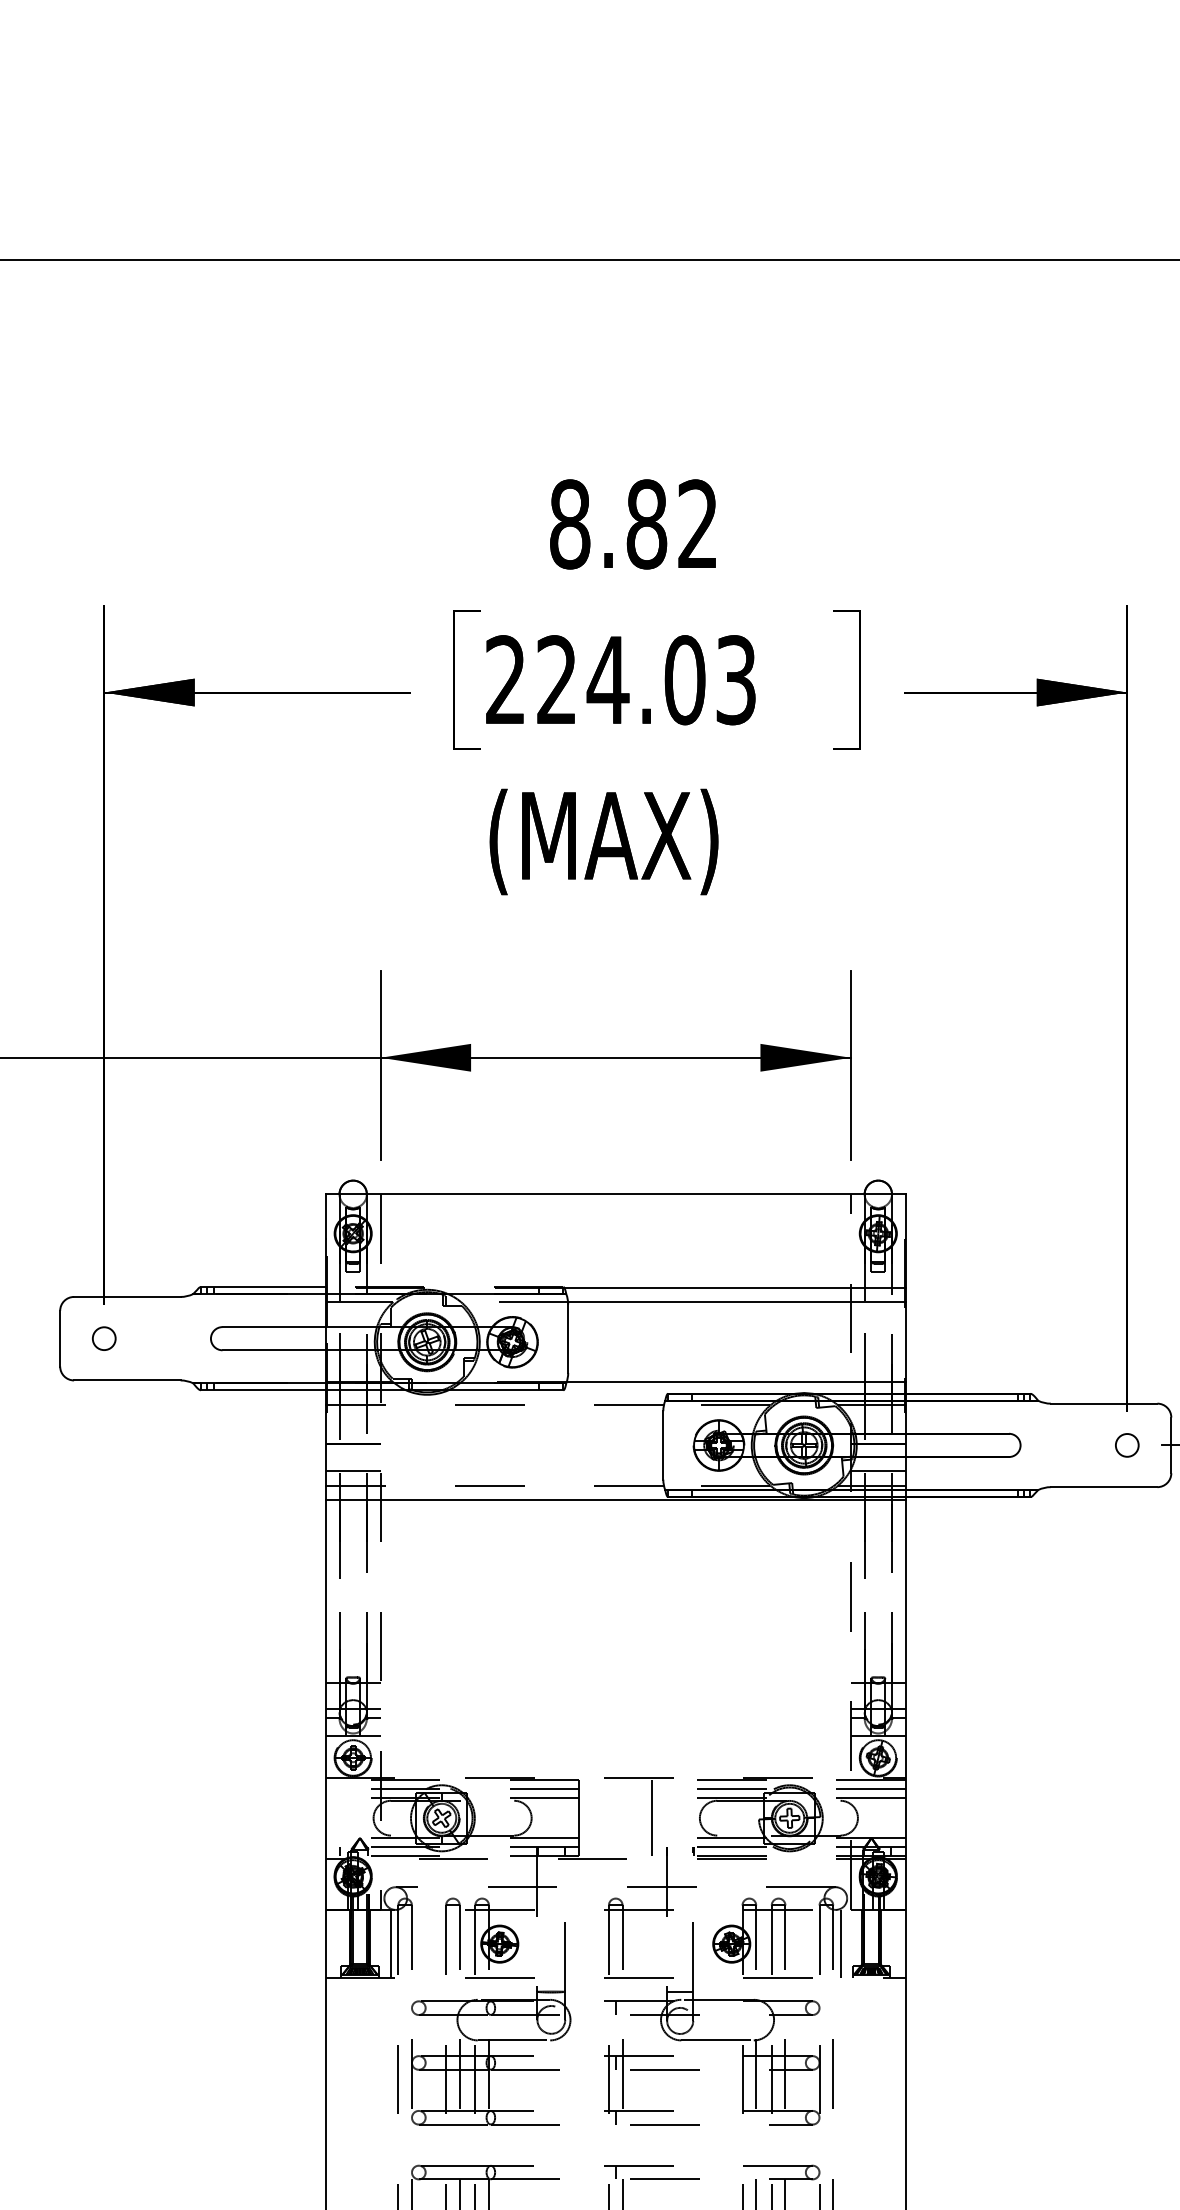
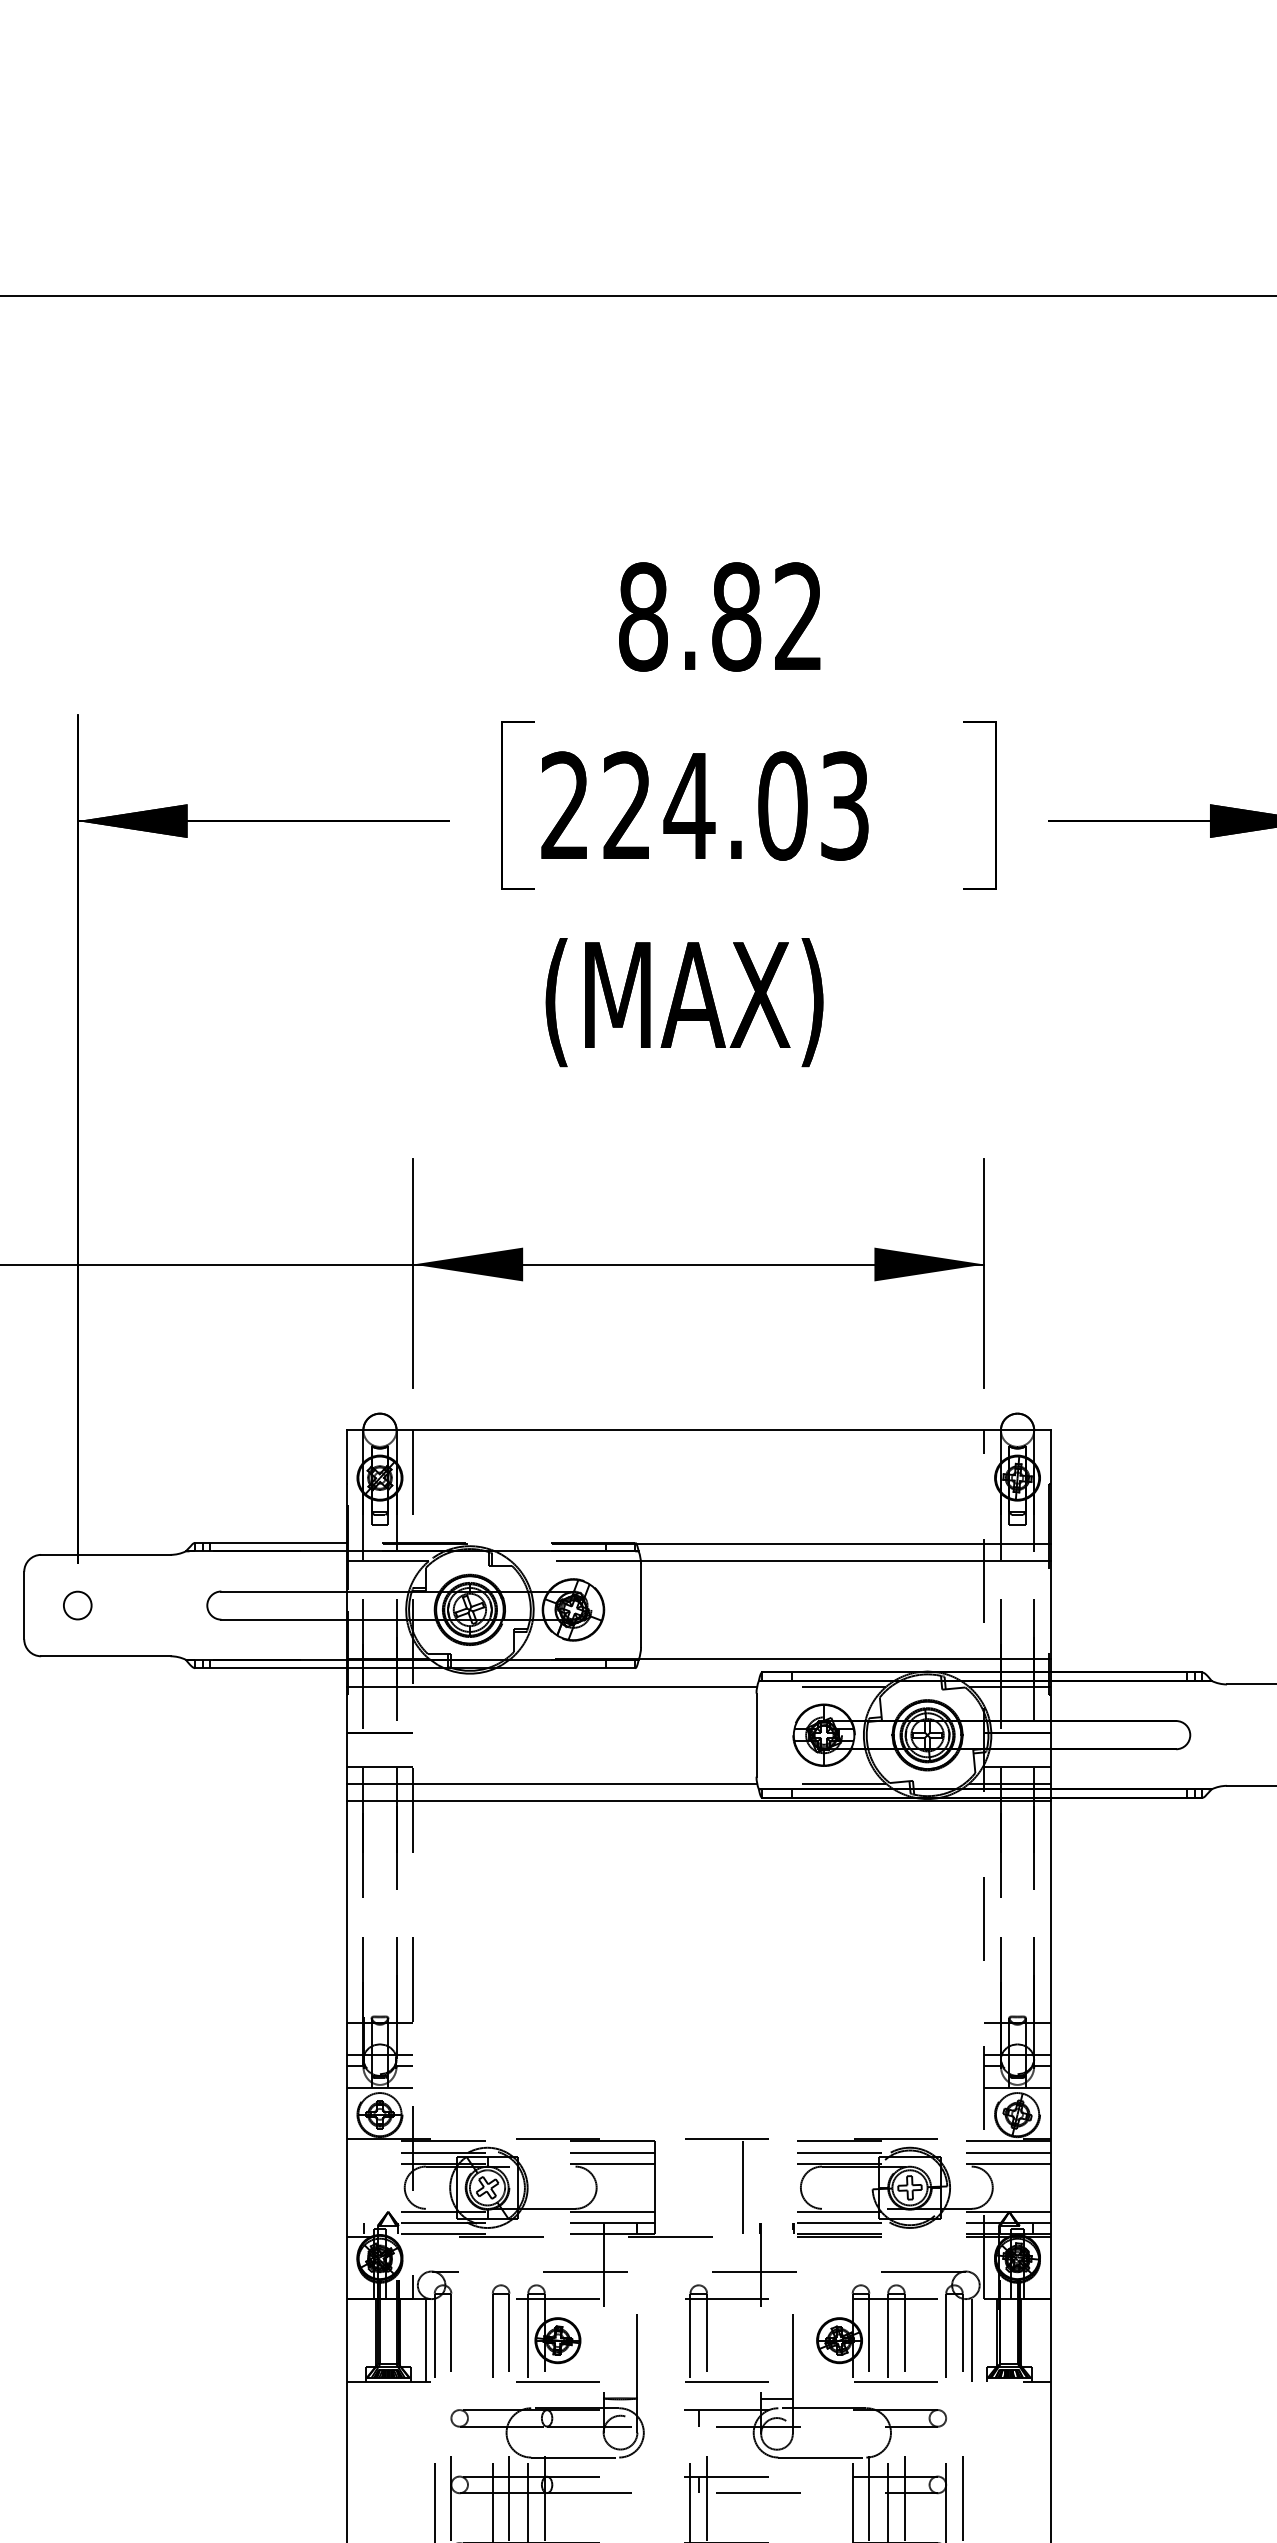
line: (494, 1405) -> (551, 1686), dashed -> solid
line: (494, 1485) -> (551, 1783), dashed -> solid

